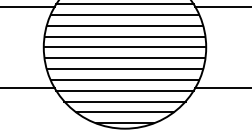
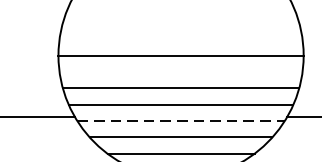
line: (124, 15) -> (180, 7), removed
line: (124, 25) -> (180, 22), removed
line: (124, 36) -> (180, 39), removed
line: (124, 58) -> (180, 72), removed
line: (124, 90) -> (180, 120), solid -> dashed

